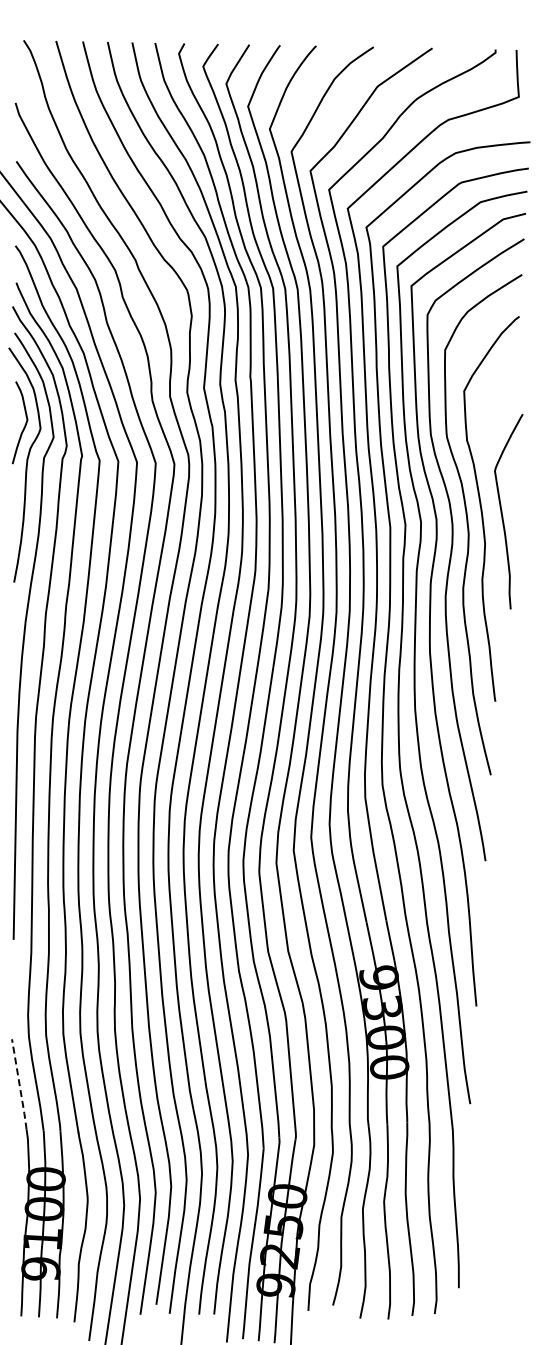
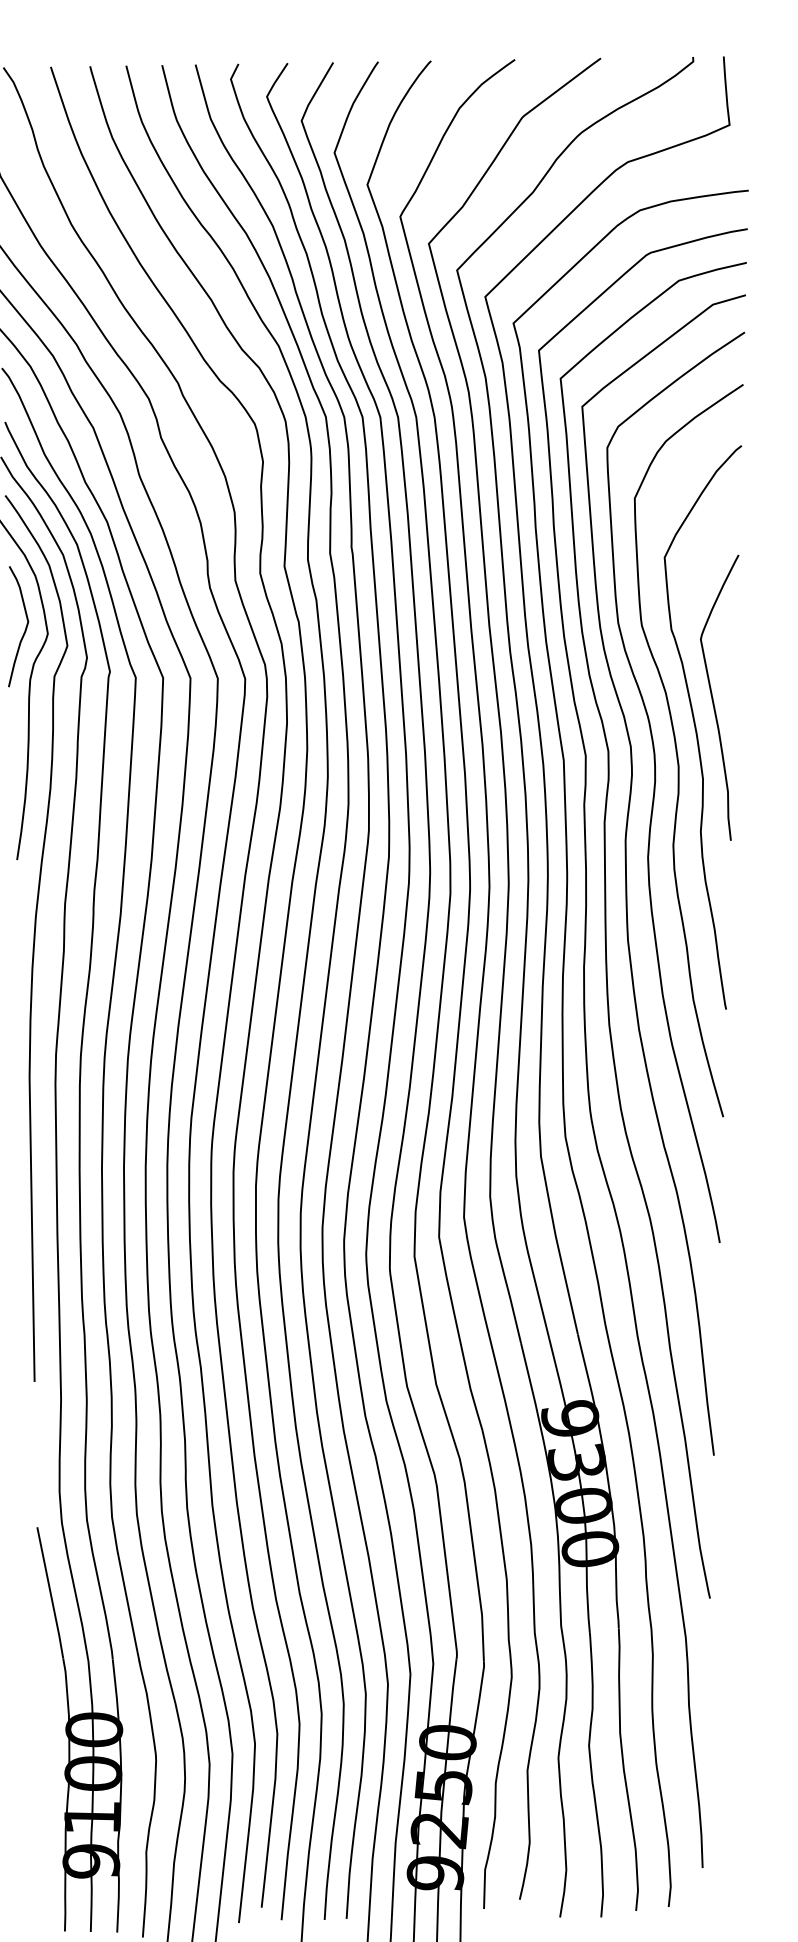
curve: (502, 511) -> (713, 698), moved
line: (19, 1085) -> (50, 1594), dashed -> solid

